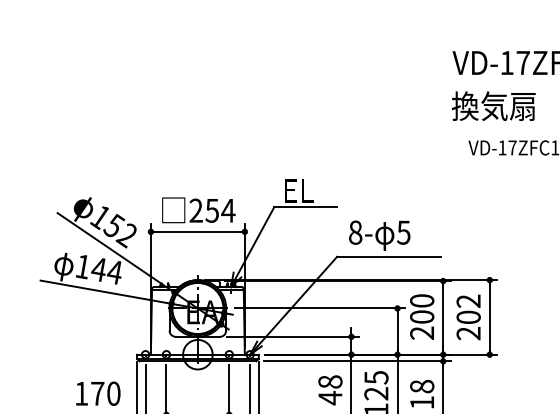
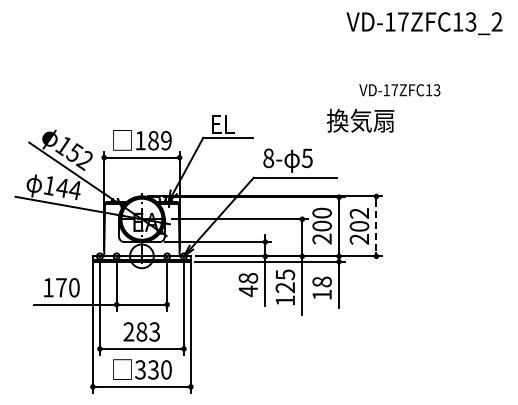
text: (493, 105) -> (360, 120), moved
text: (212, 210) -> (153, 140), 254 -> 189
line: (489, 317) -> (376, 226), solid -> dashed

